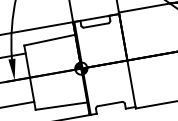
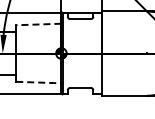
line: (49, 40) -> (38, 24), solid -> dashed
line: (61, 106) -> (38, 82), solid -> dashed

